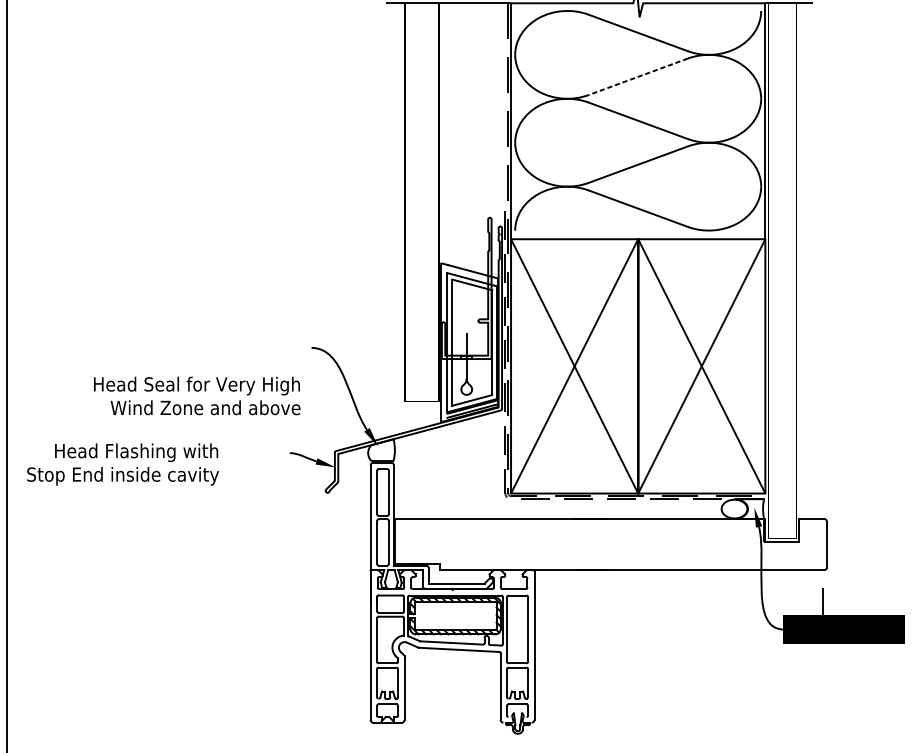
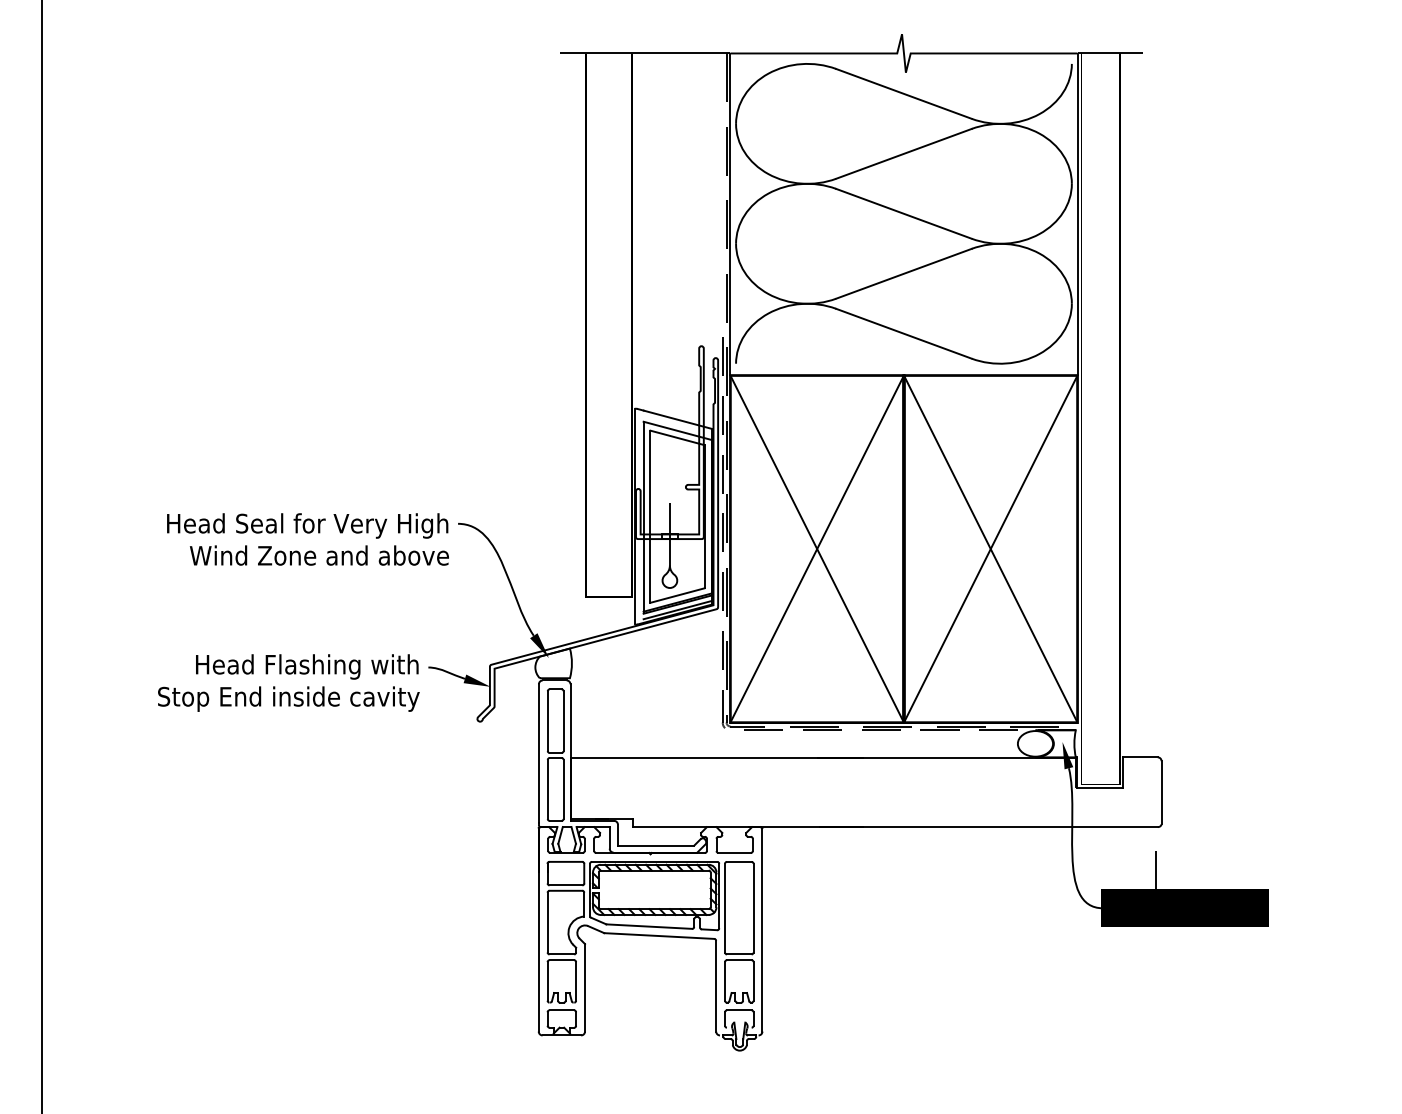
line: (637, 77) -> (903, 154), dashed -> solid
text: (196, 395) -> (307, 539), moved
text: (122, 464) -> (288, 682), moved

